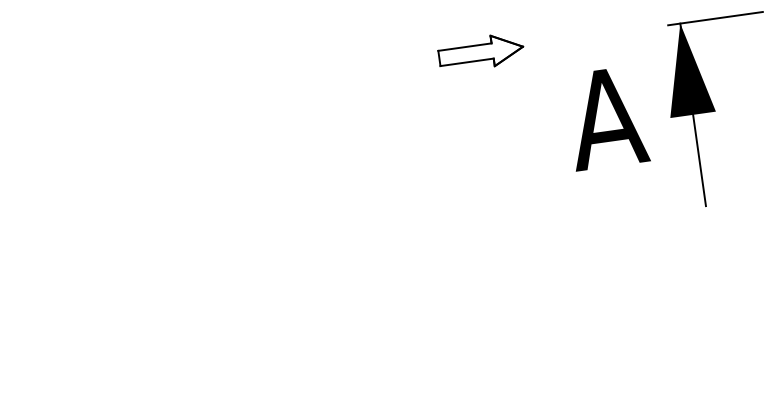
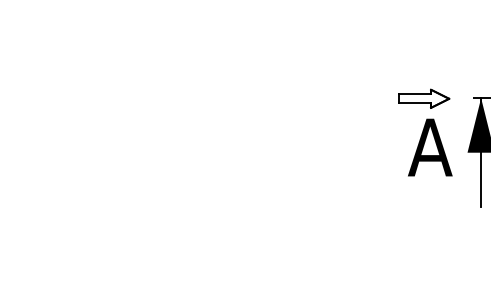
part: (481, 51) -> (424, 98), moved

